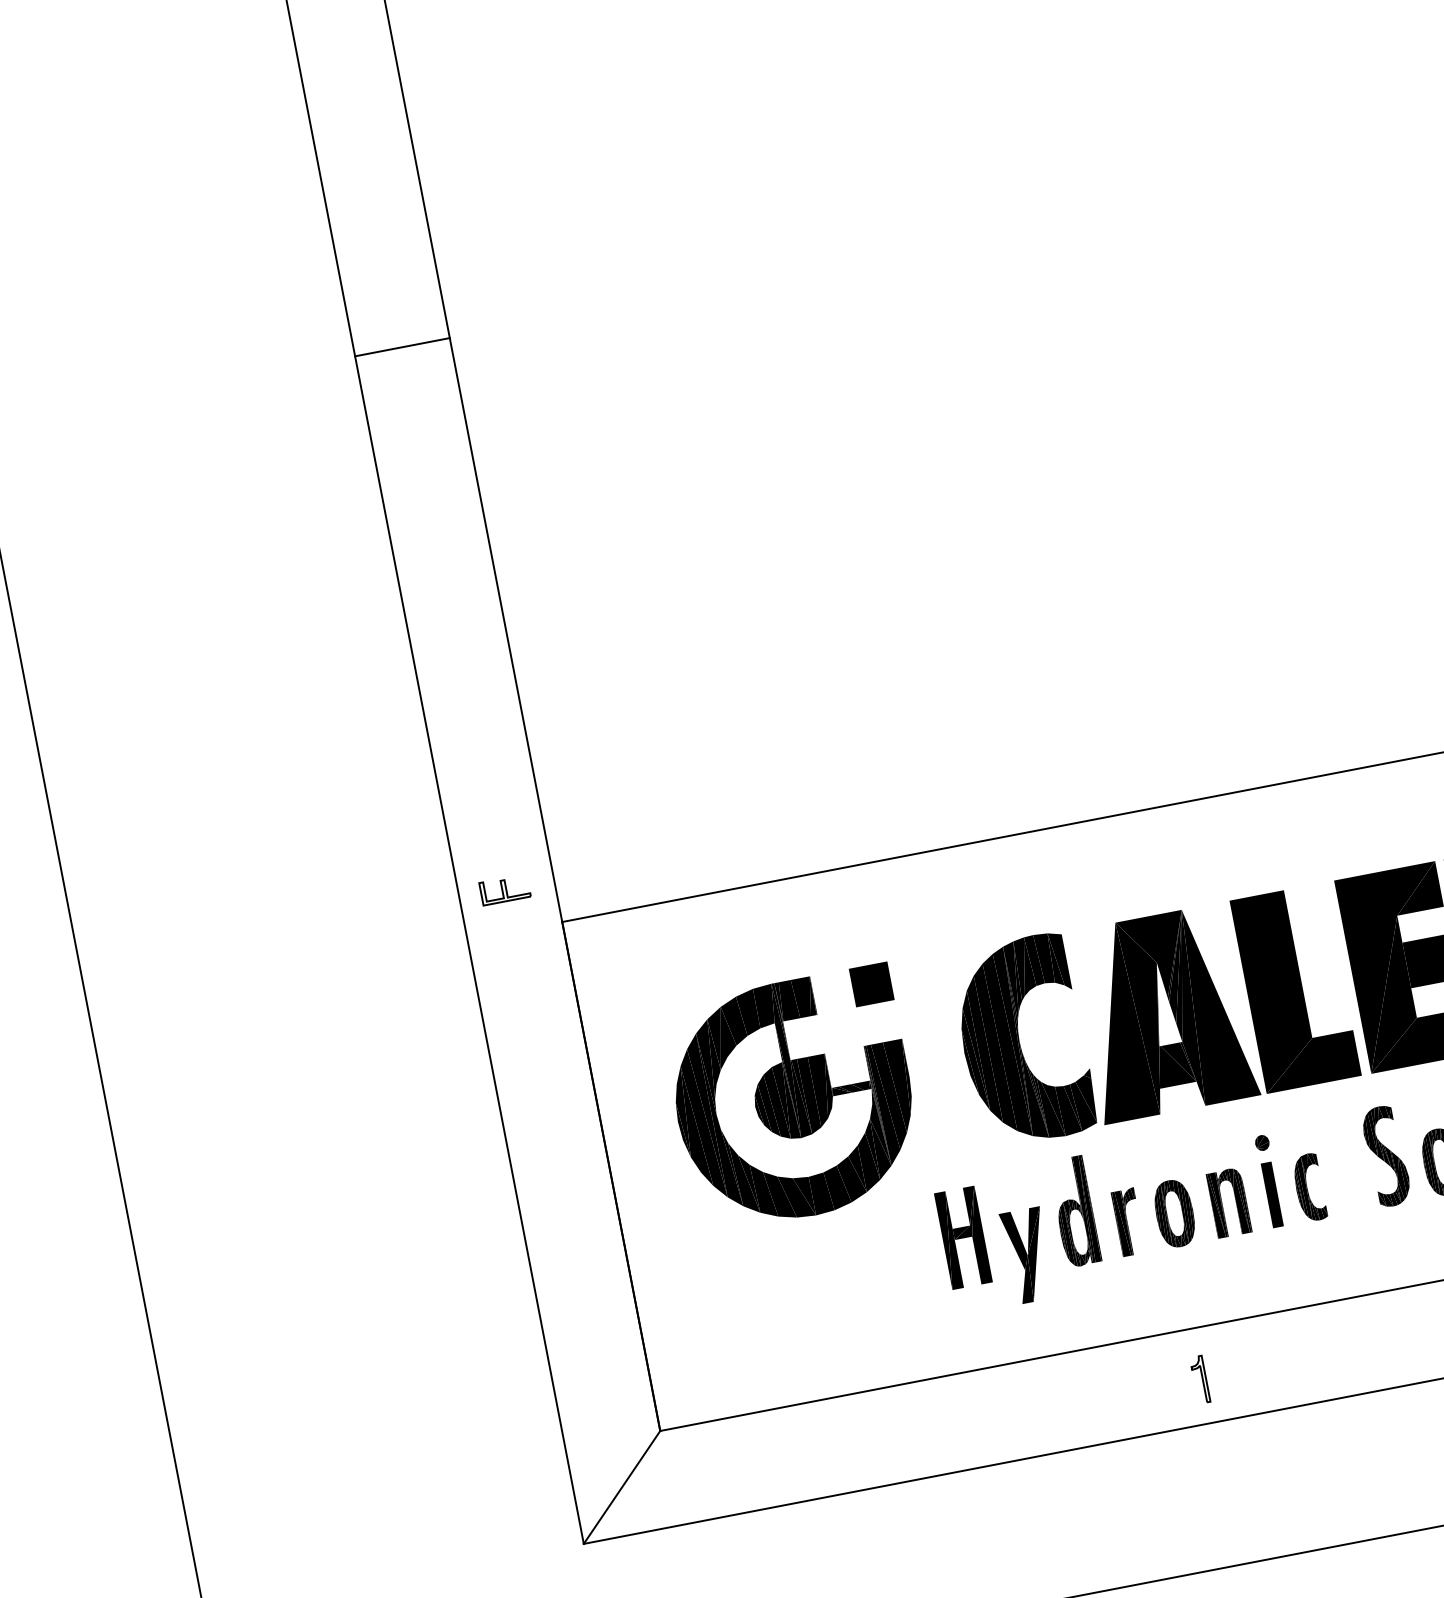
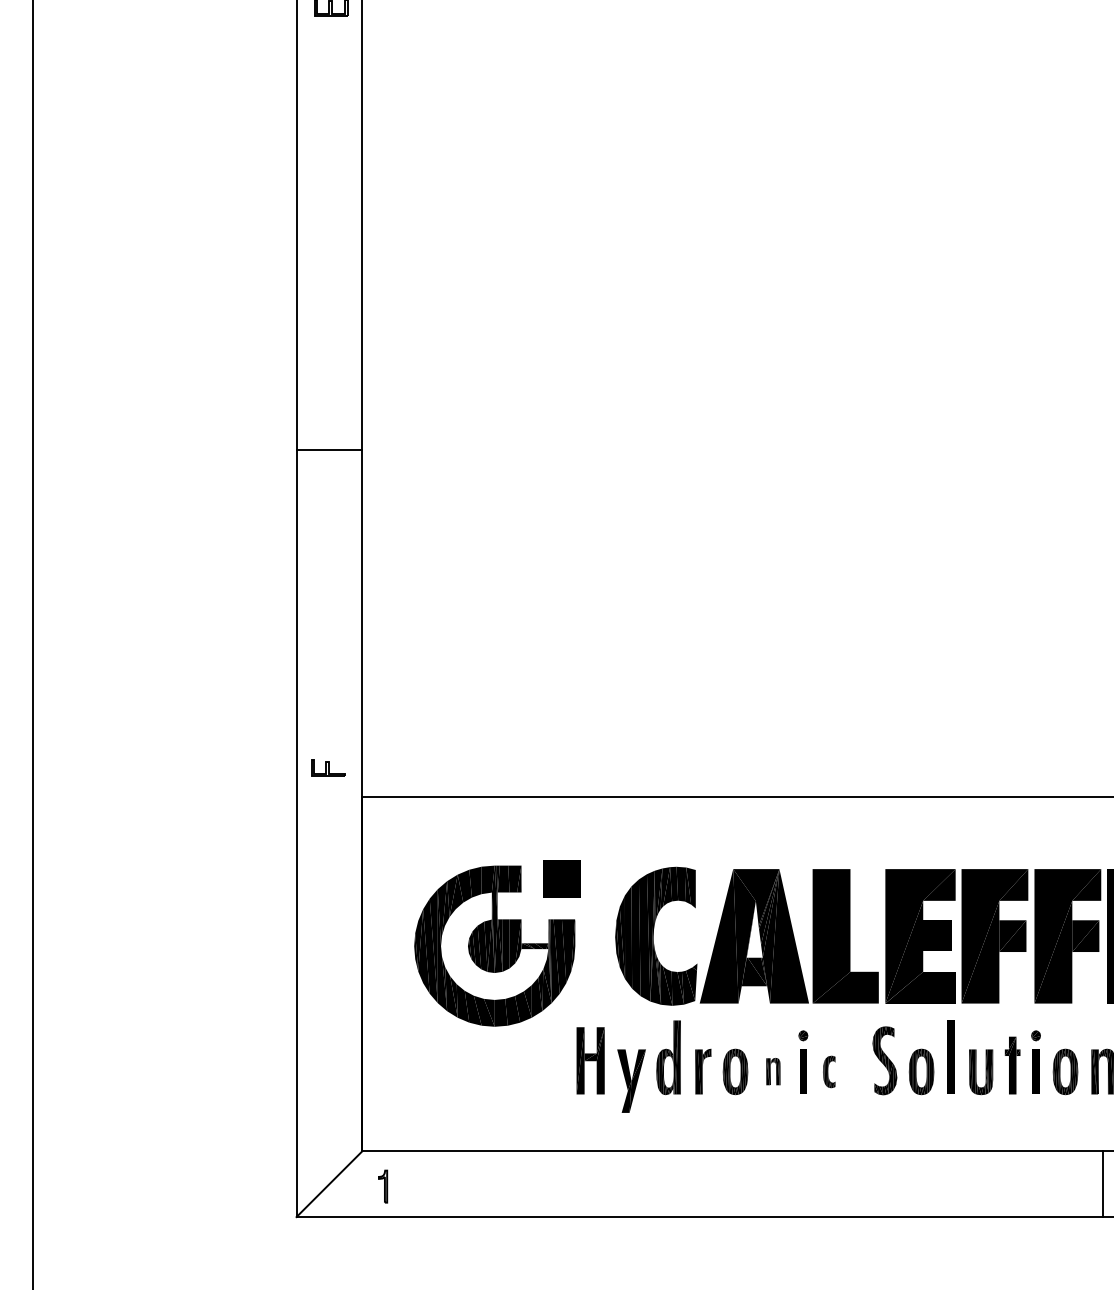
line: (402, 347) -> (329, 450), moved
part: (870, 983) -> (561, 878), size x1.4
part: (1309, 1187) -> (829, 1071), size x0.7
part: (1229, 1202) -> (773, 1071), size x0.6
part: (1200, 1379) -> (383, 1186), moved

